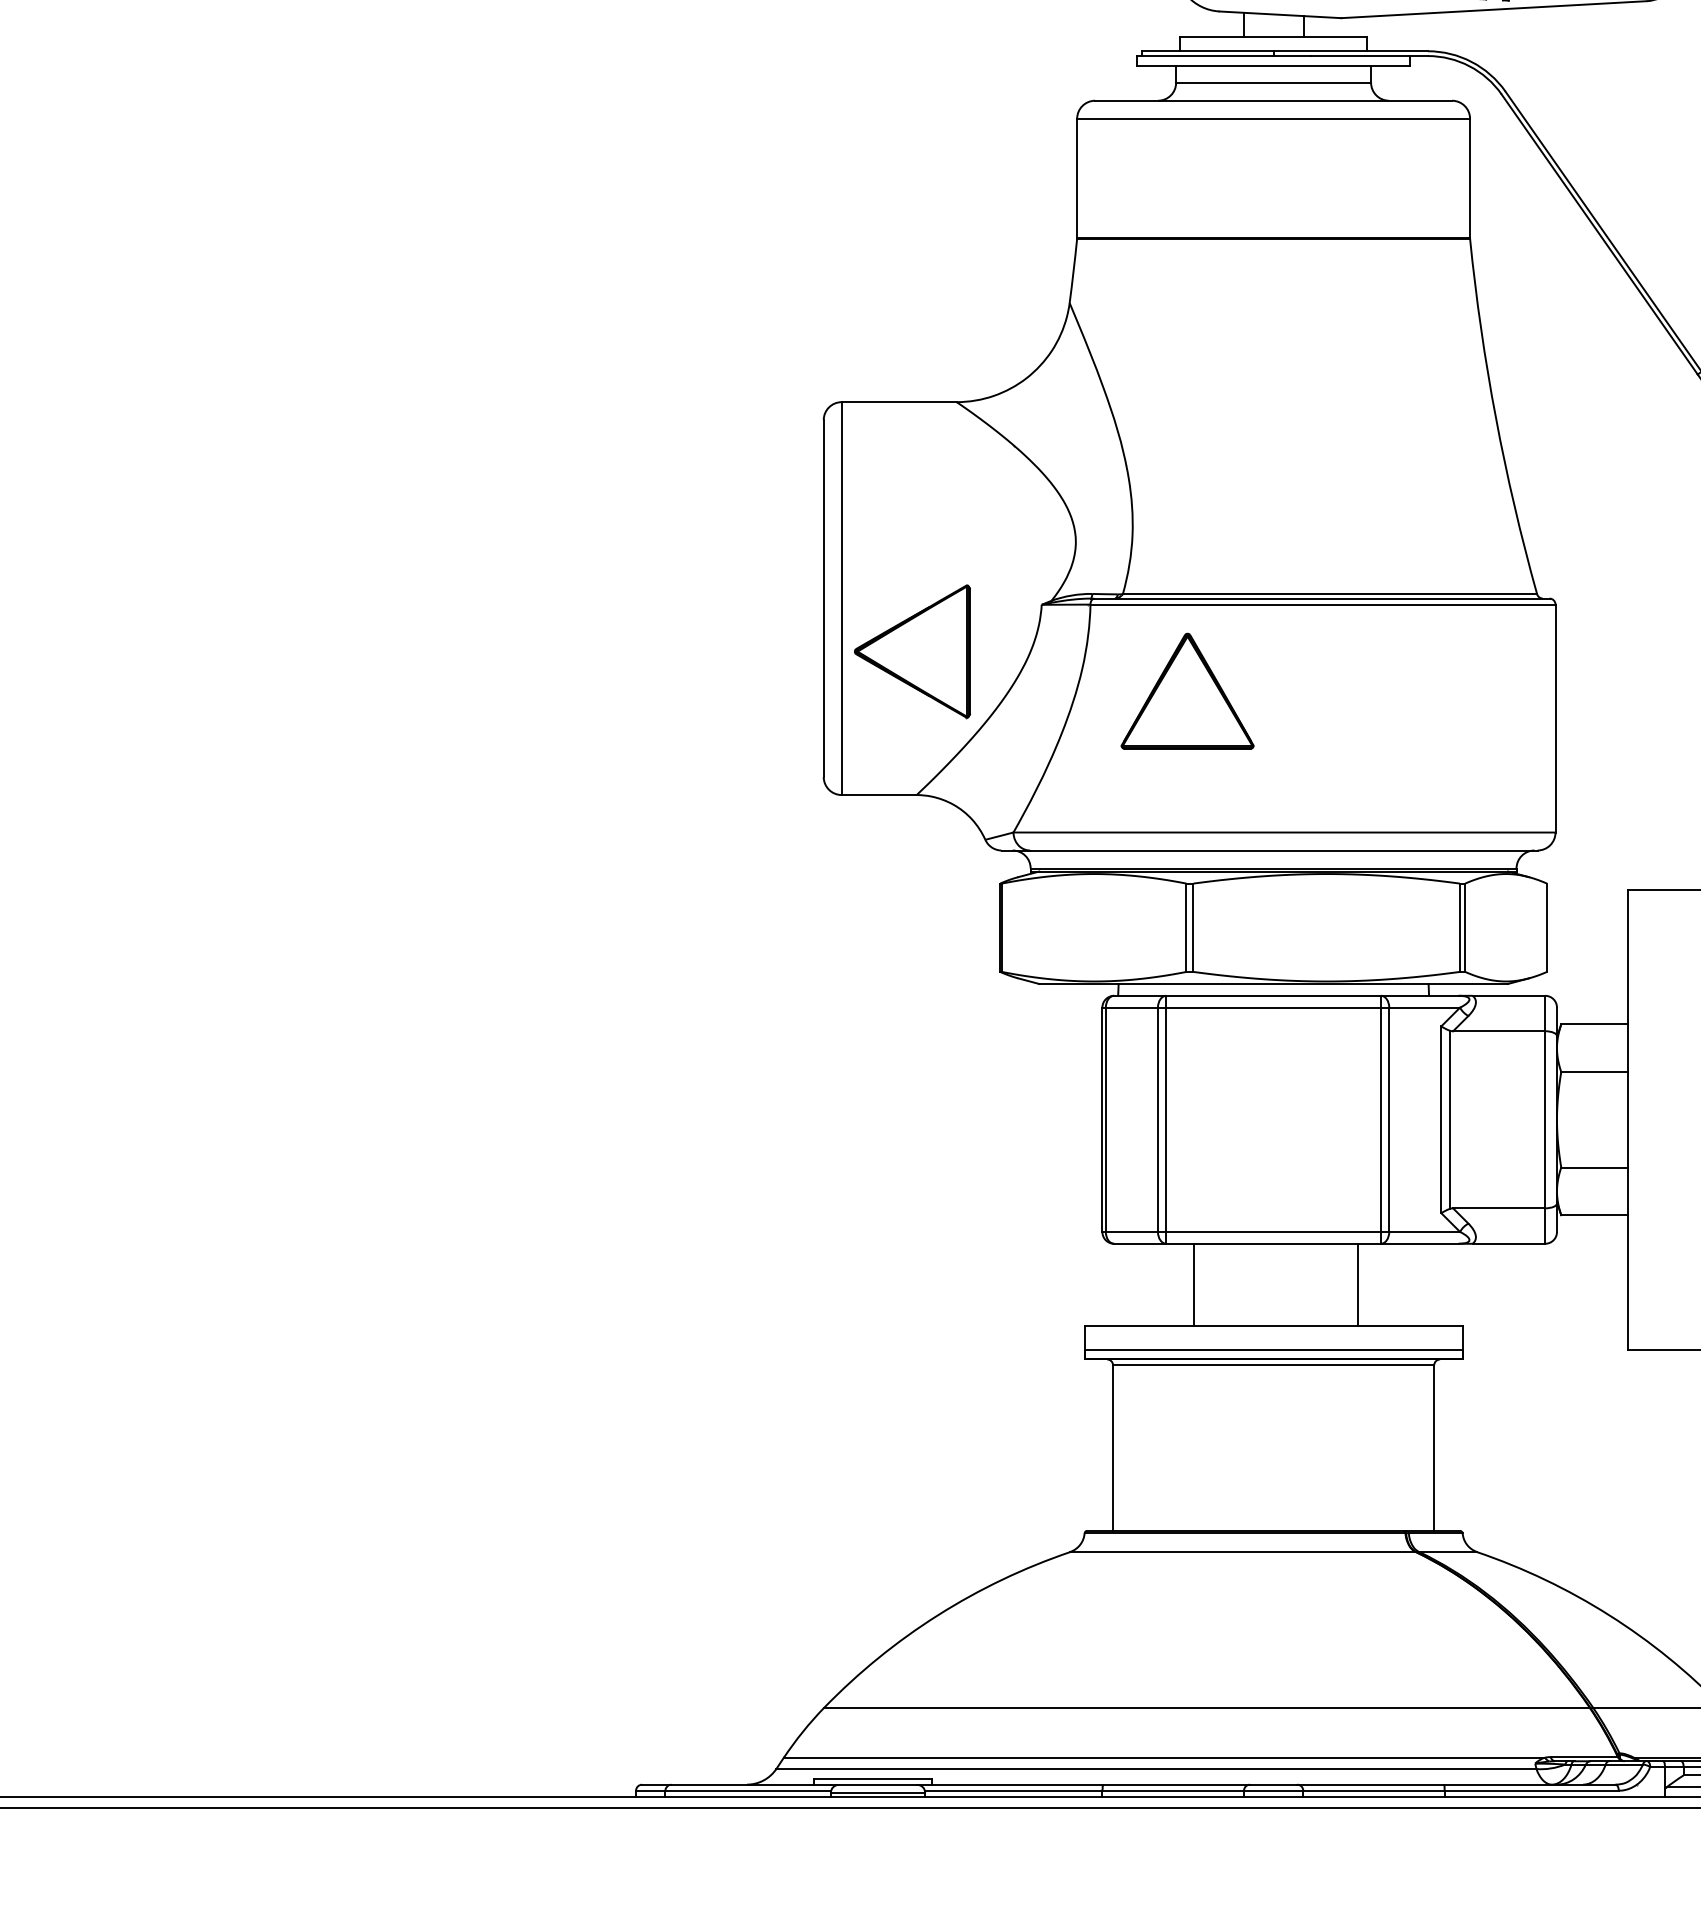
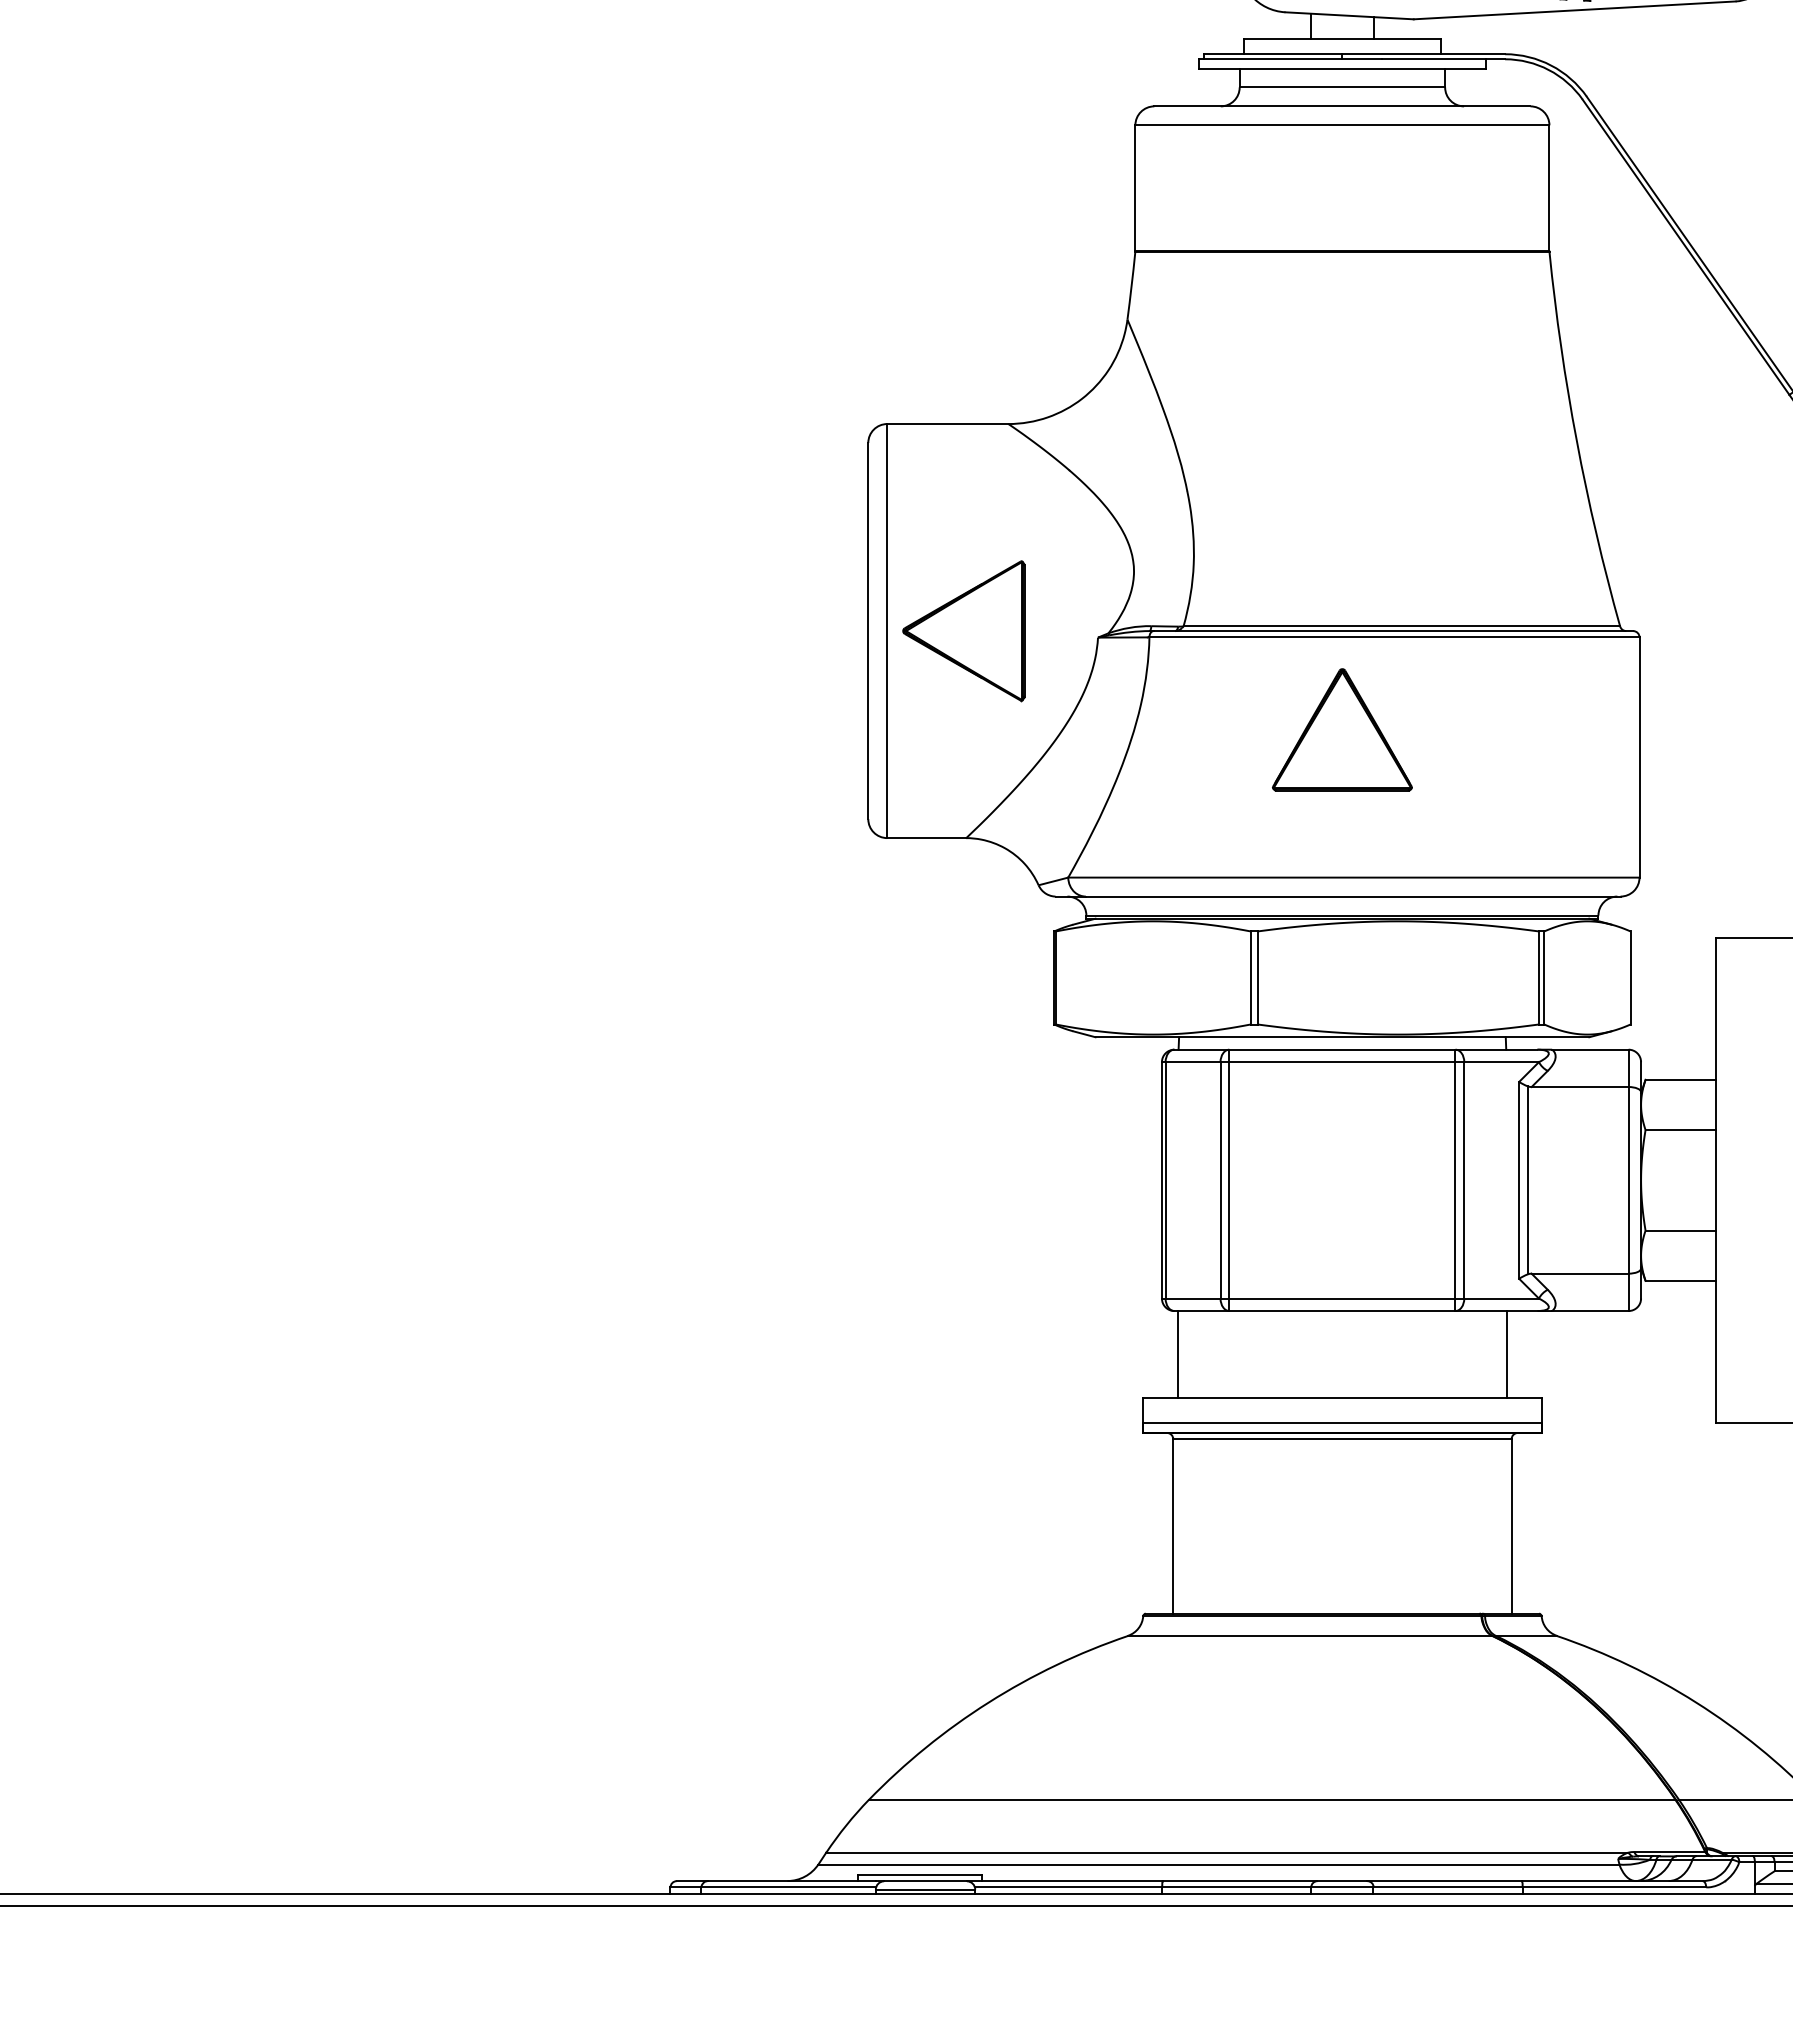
part: (912, 651) -> (963, 630), moved
part: (1187, 690) -> (1342, 728), moved
line: (1193, 1284) -> (1177, 1353), moved
line: (1358, 1284) -> (1506, 1353), moved

